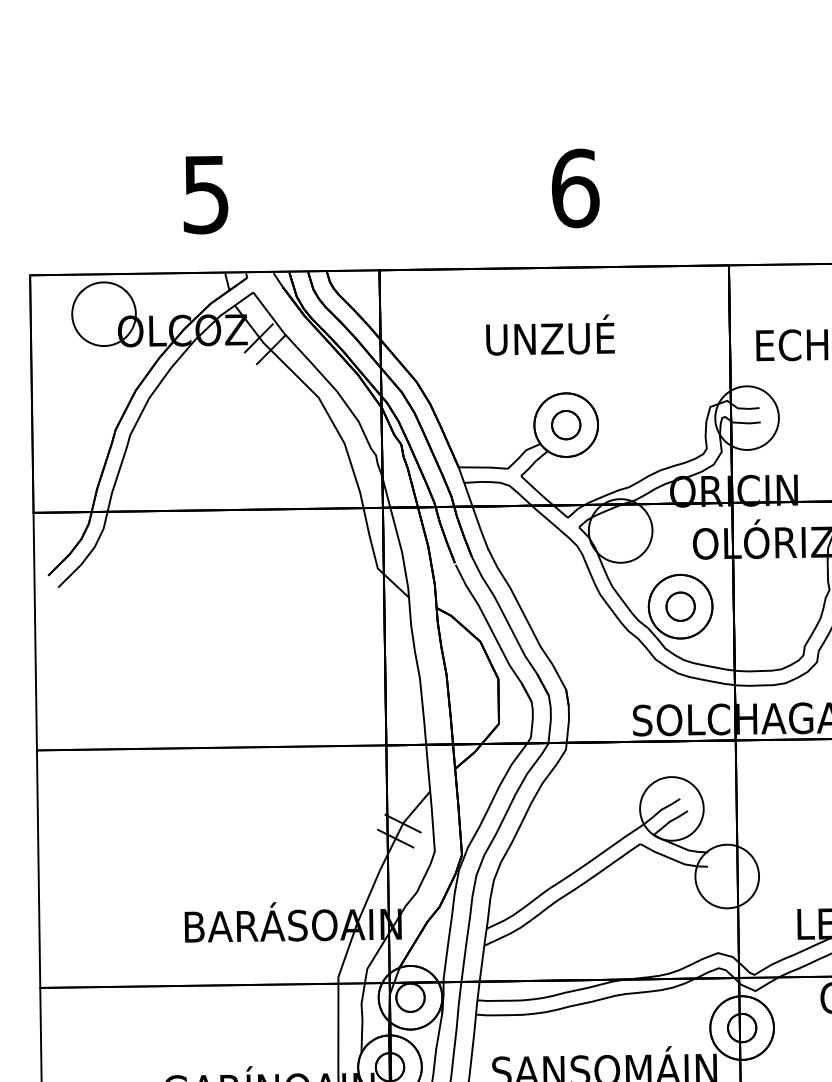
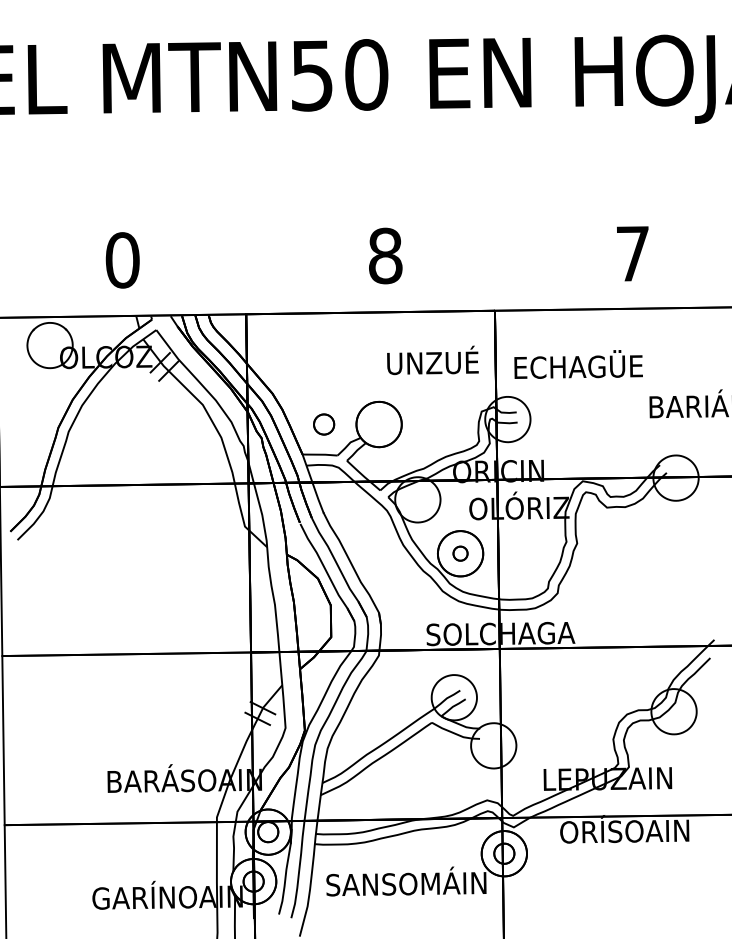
text: (575, 187) -> (385, 255), 6 -> 8
text: (205, 194) -> (122, 260), 5 -> 0
text: (549, 335) -> (432, 360), moved
part: (566, 425) -> (324, 424), moved
part: (680, 606) -> (460, 553), size x0.7

